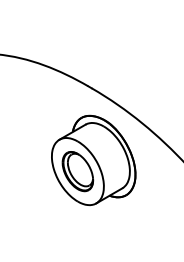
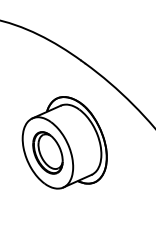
part: (93, 160) -> (65, 143), moved

